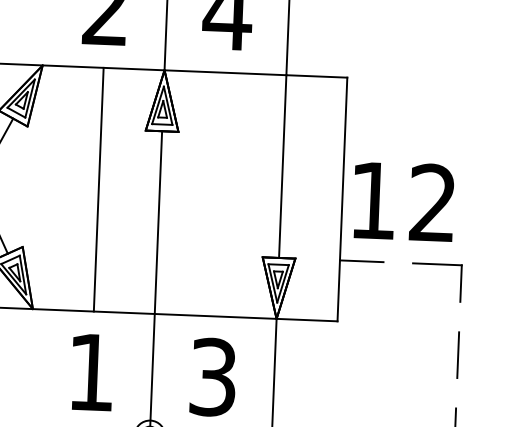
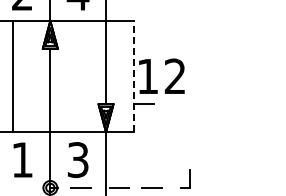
line: (98, 189) -> (12, 76), moved
line: (341, 199) -> (133, 76), solid -> dashed
part: (437, 264) -> (178, 104), removed
line: (458, 355) -> (189, 145), removed

